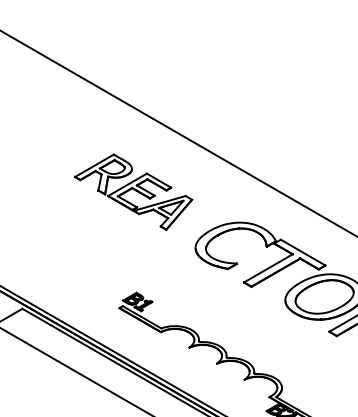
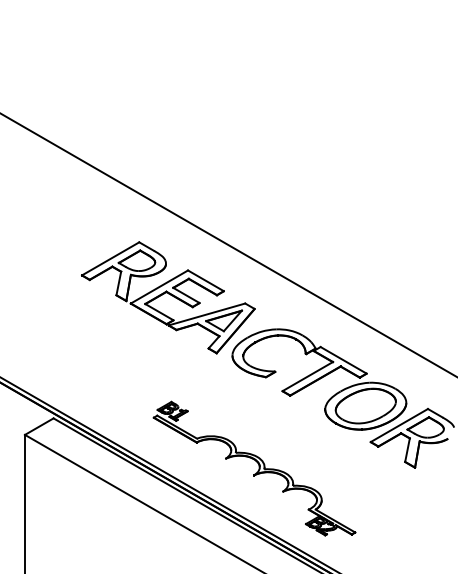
part: (133, 191) -> (168, 297), size x1.43

